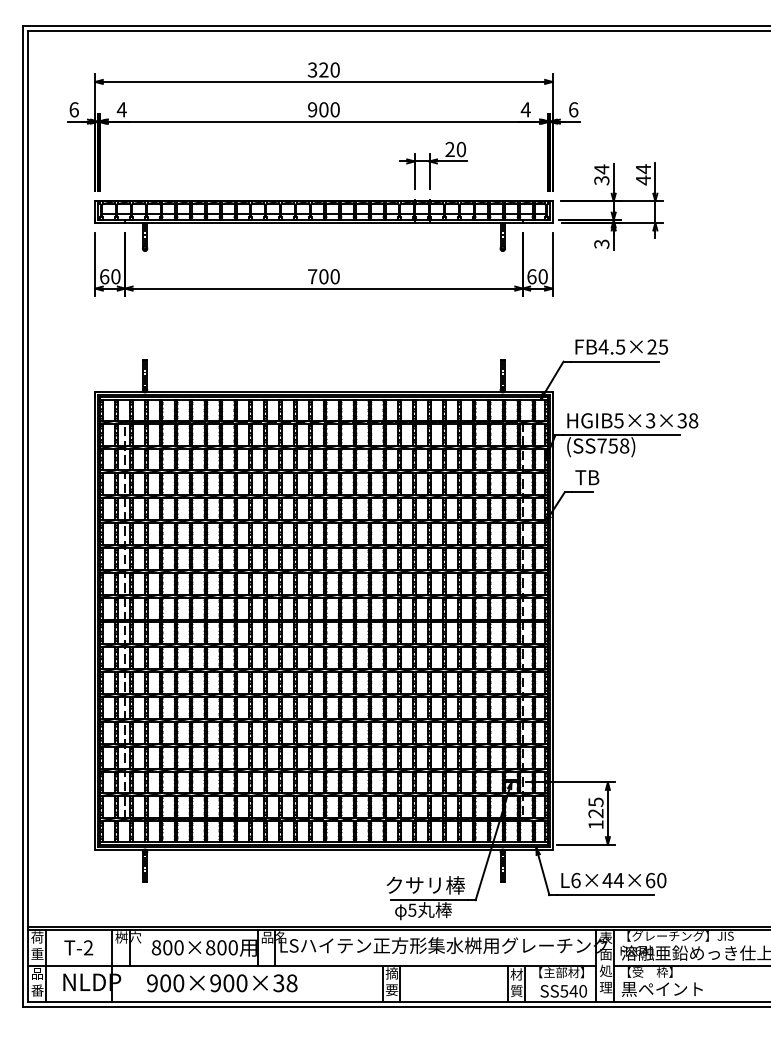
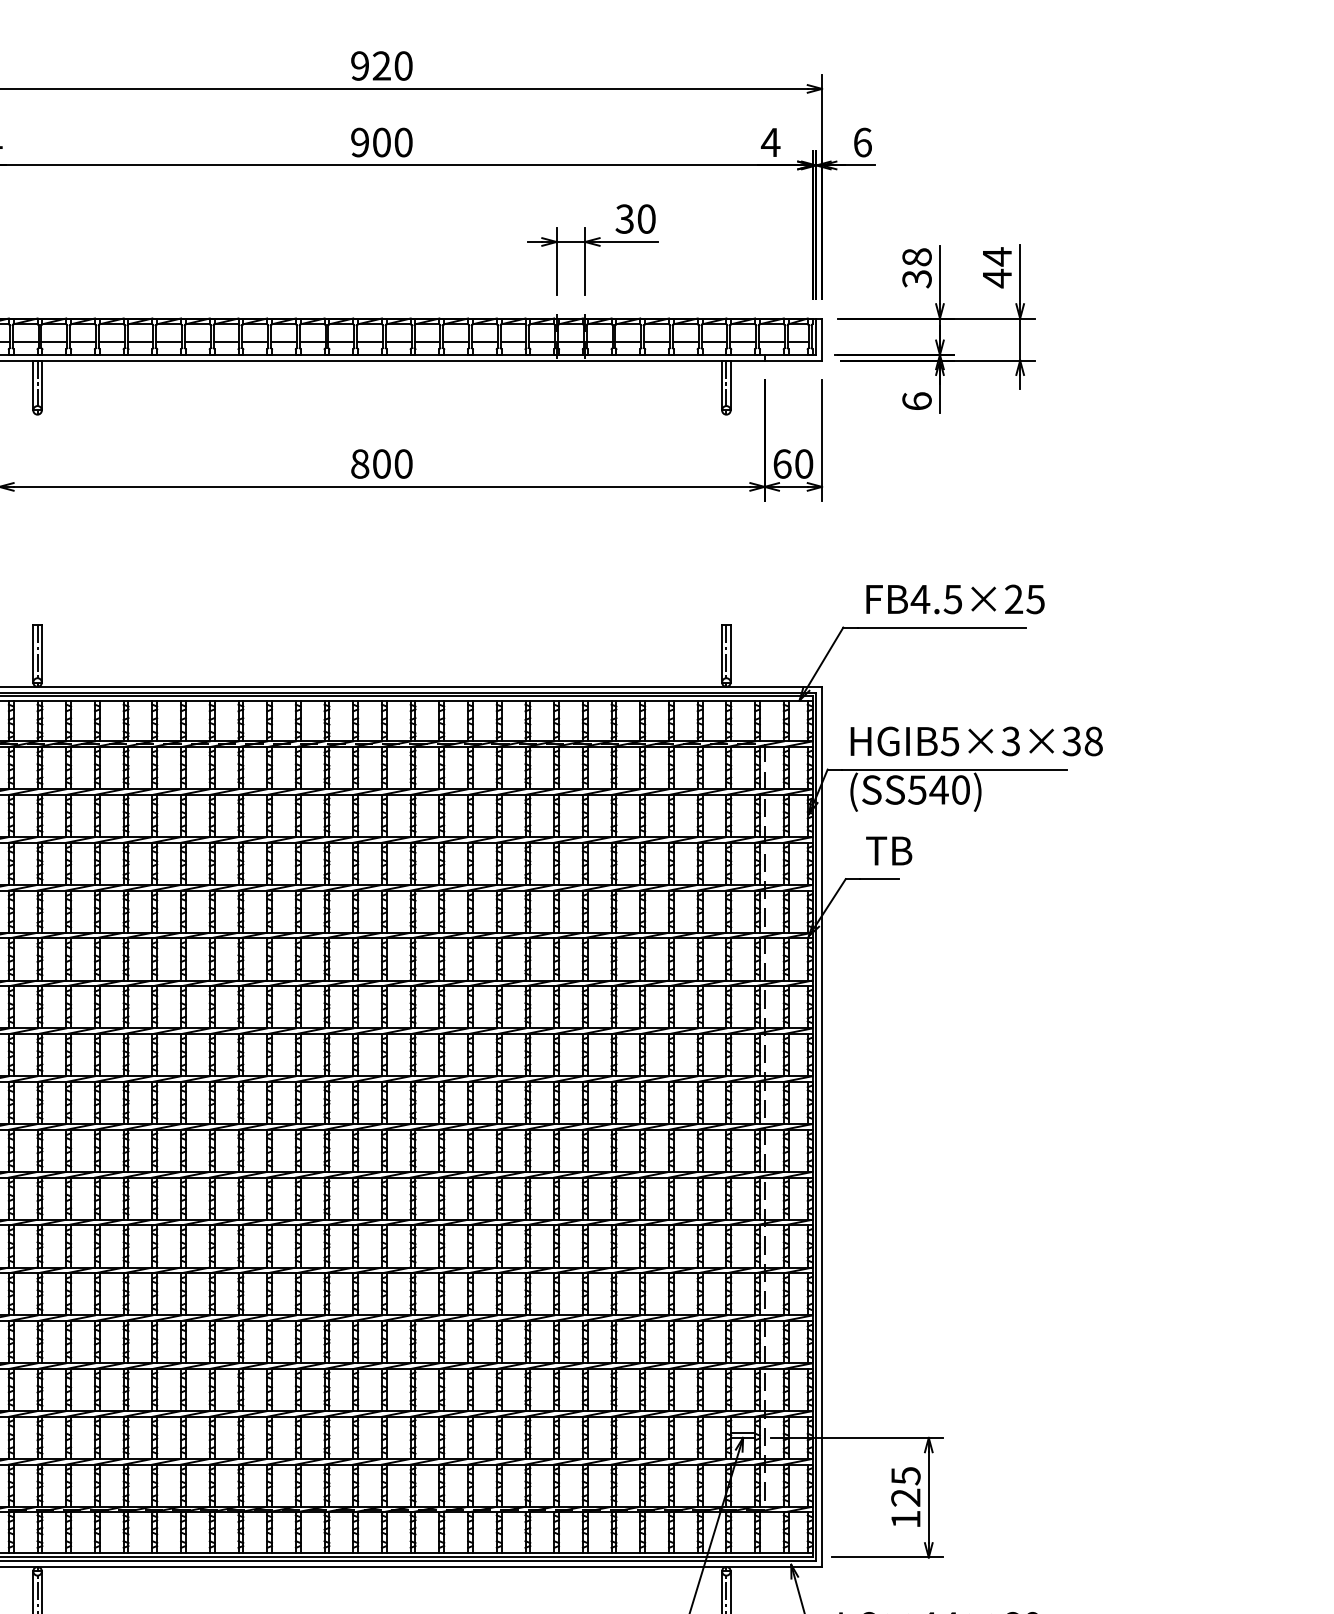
text: (312, 69) -> (359, 64), 320 -> 920
text: (449, 149) -> (623, 219), 20 -> 30
text: (601, 169) -> (916, 257), 34 -> 38
text: (601, 243) -> (916, 400), 3 -> 6
text: (312, 276) -> (359, 463), 700 -> 800
text: (613, 445) -> (939, 788), (SS758) -> (SS540)

